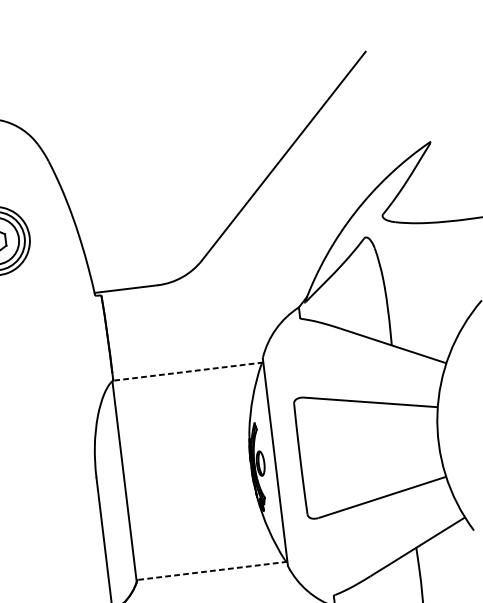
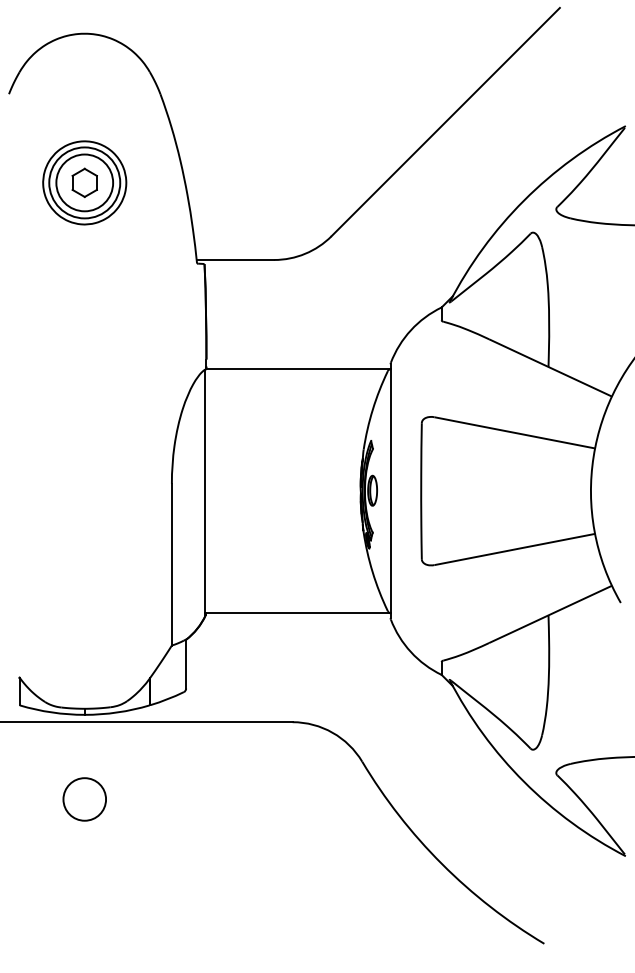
line: (187, 371) -> (297, 368), dashed -> solid
line: (211, 571) -> (297, 613), dashed -> solid

